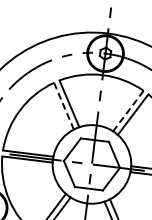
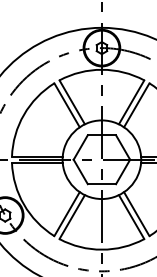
line: (64, 106) -> (67, 105), dashed -> solid
line: (128, 111) -> (131, 102), dashed -> solid

